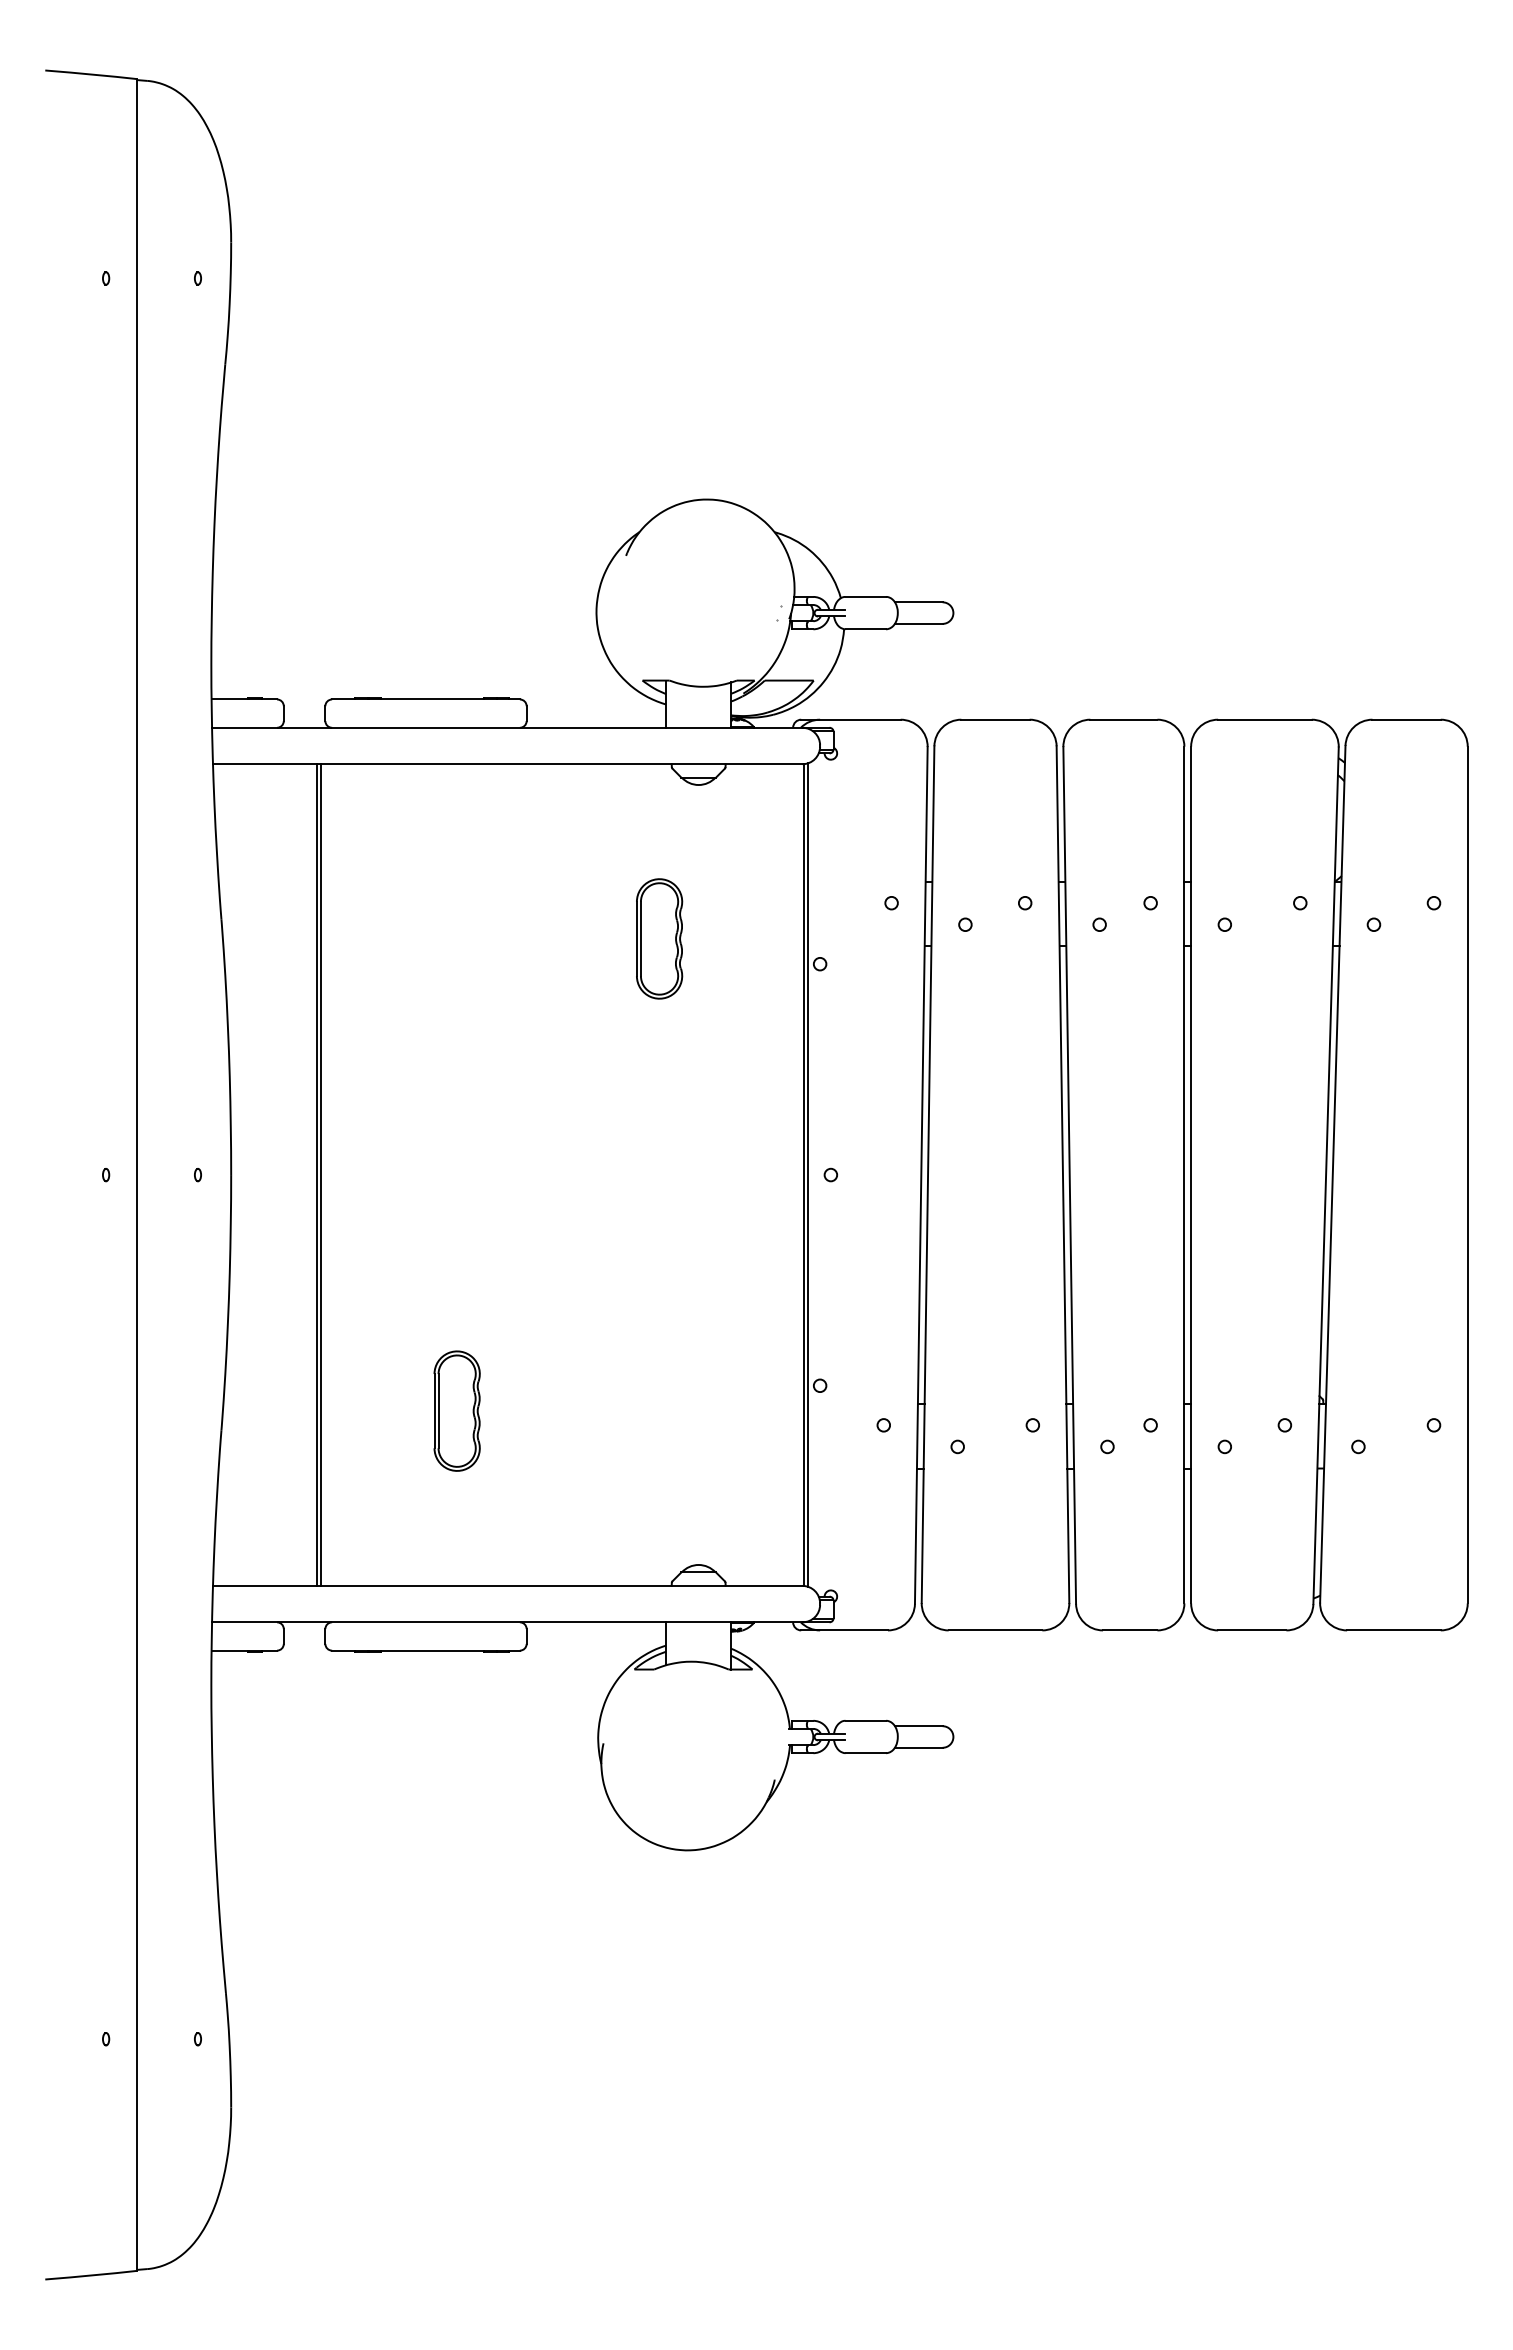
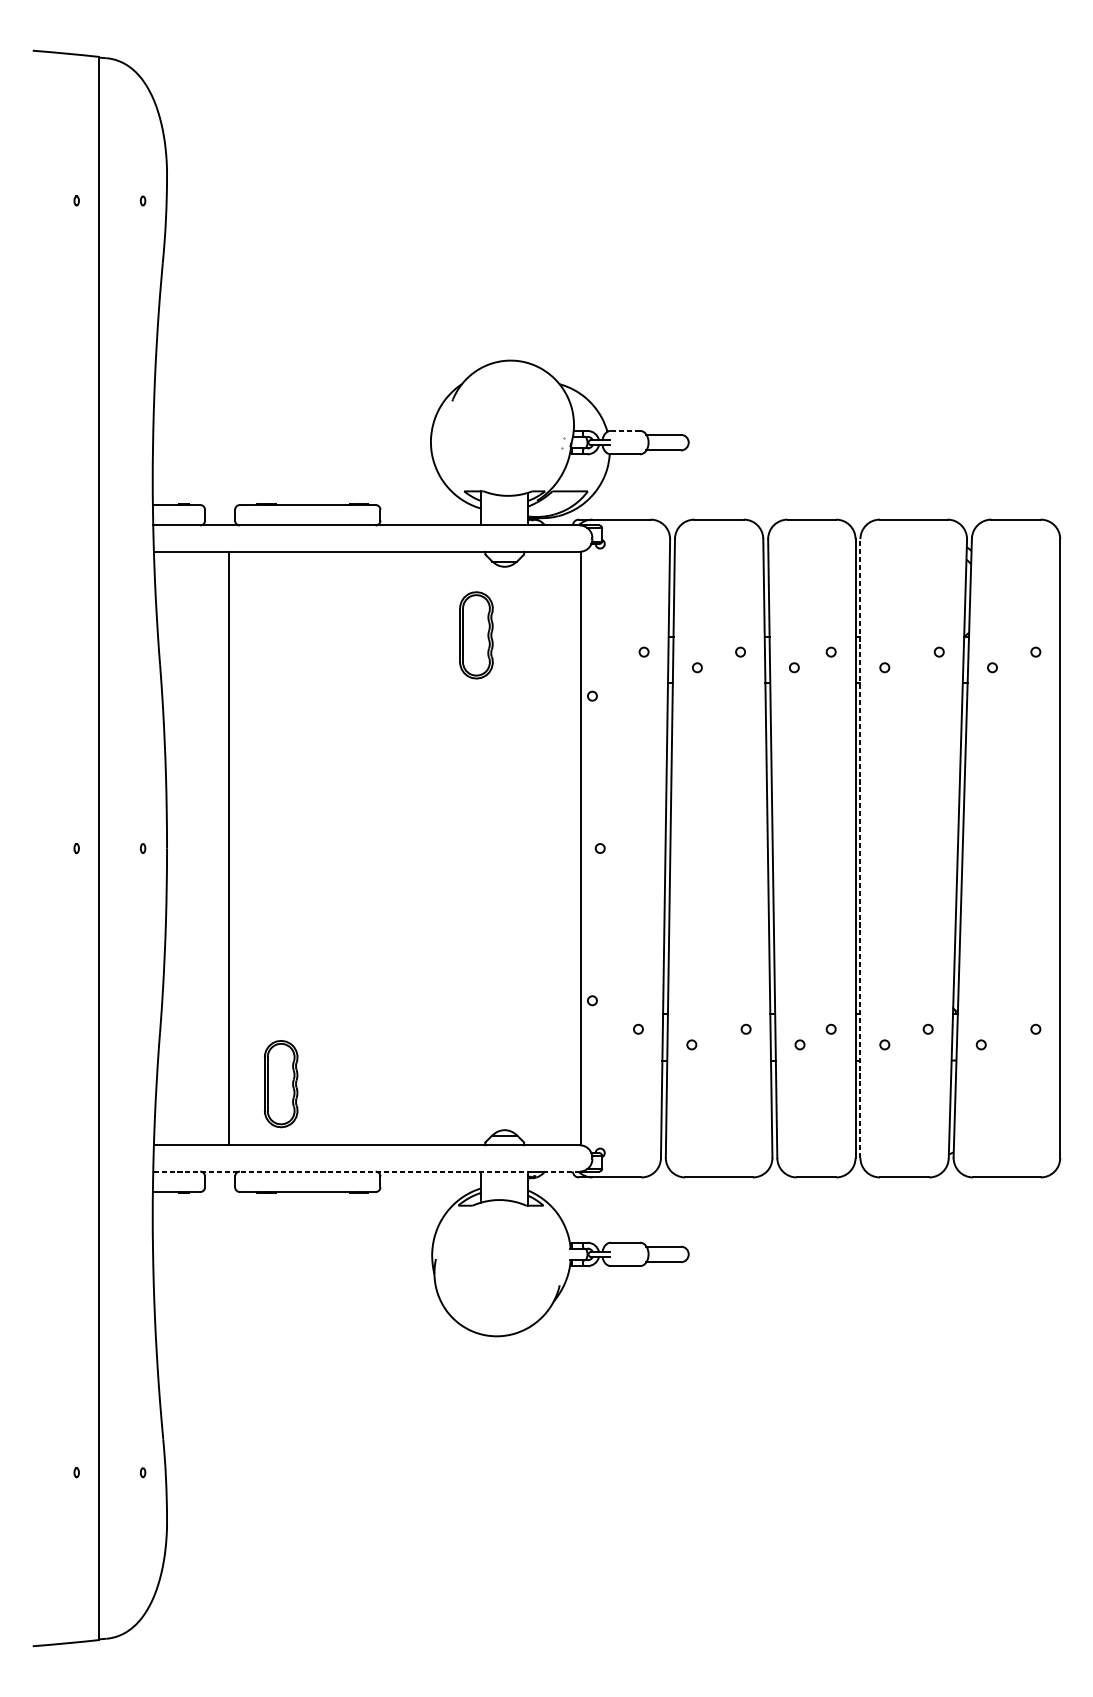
line: (866, 596) -> (625, 430), solid -> dashed
part: (659, 938) -> (476, 635), moved
line: (320, 1174) -> (231, 848), removed
line: (807, 1174) -> (583, 848), removed
line: (1191, 1174) -> (860, 848), solid -> dashed
part: (456, 1410) -> (280, 1083), moved
line: (506, 1622) -> (365, 1171), solid -> dashed

